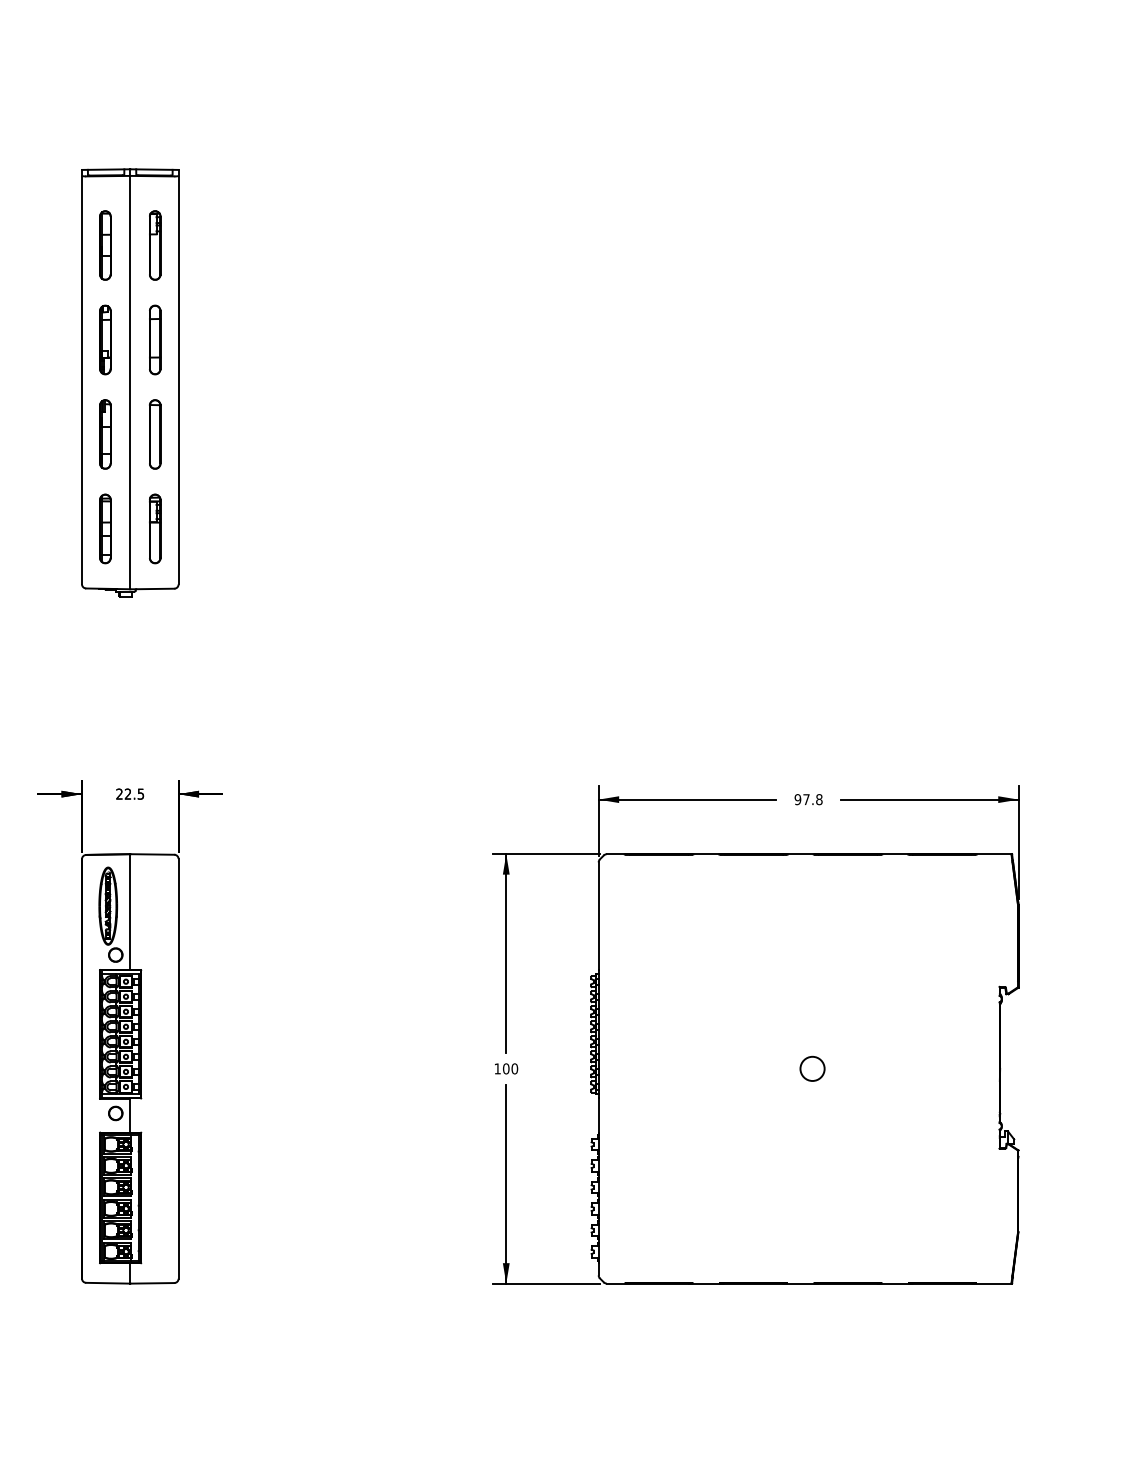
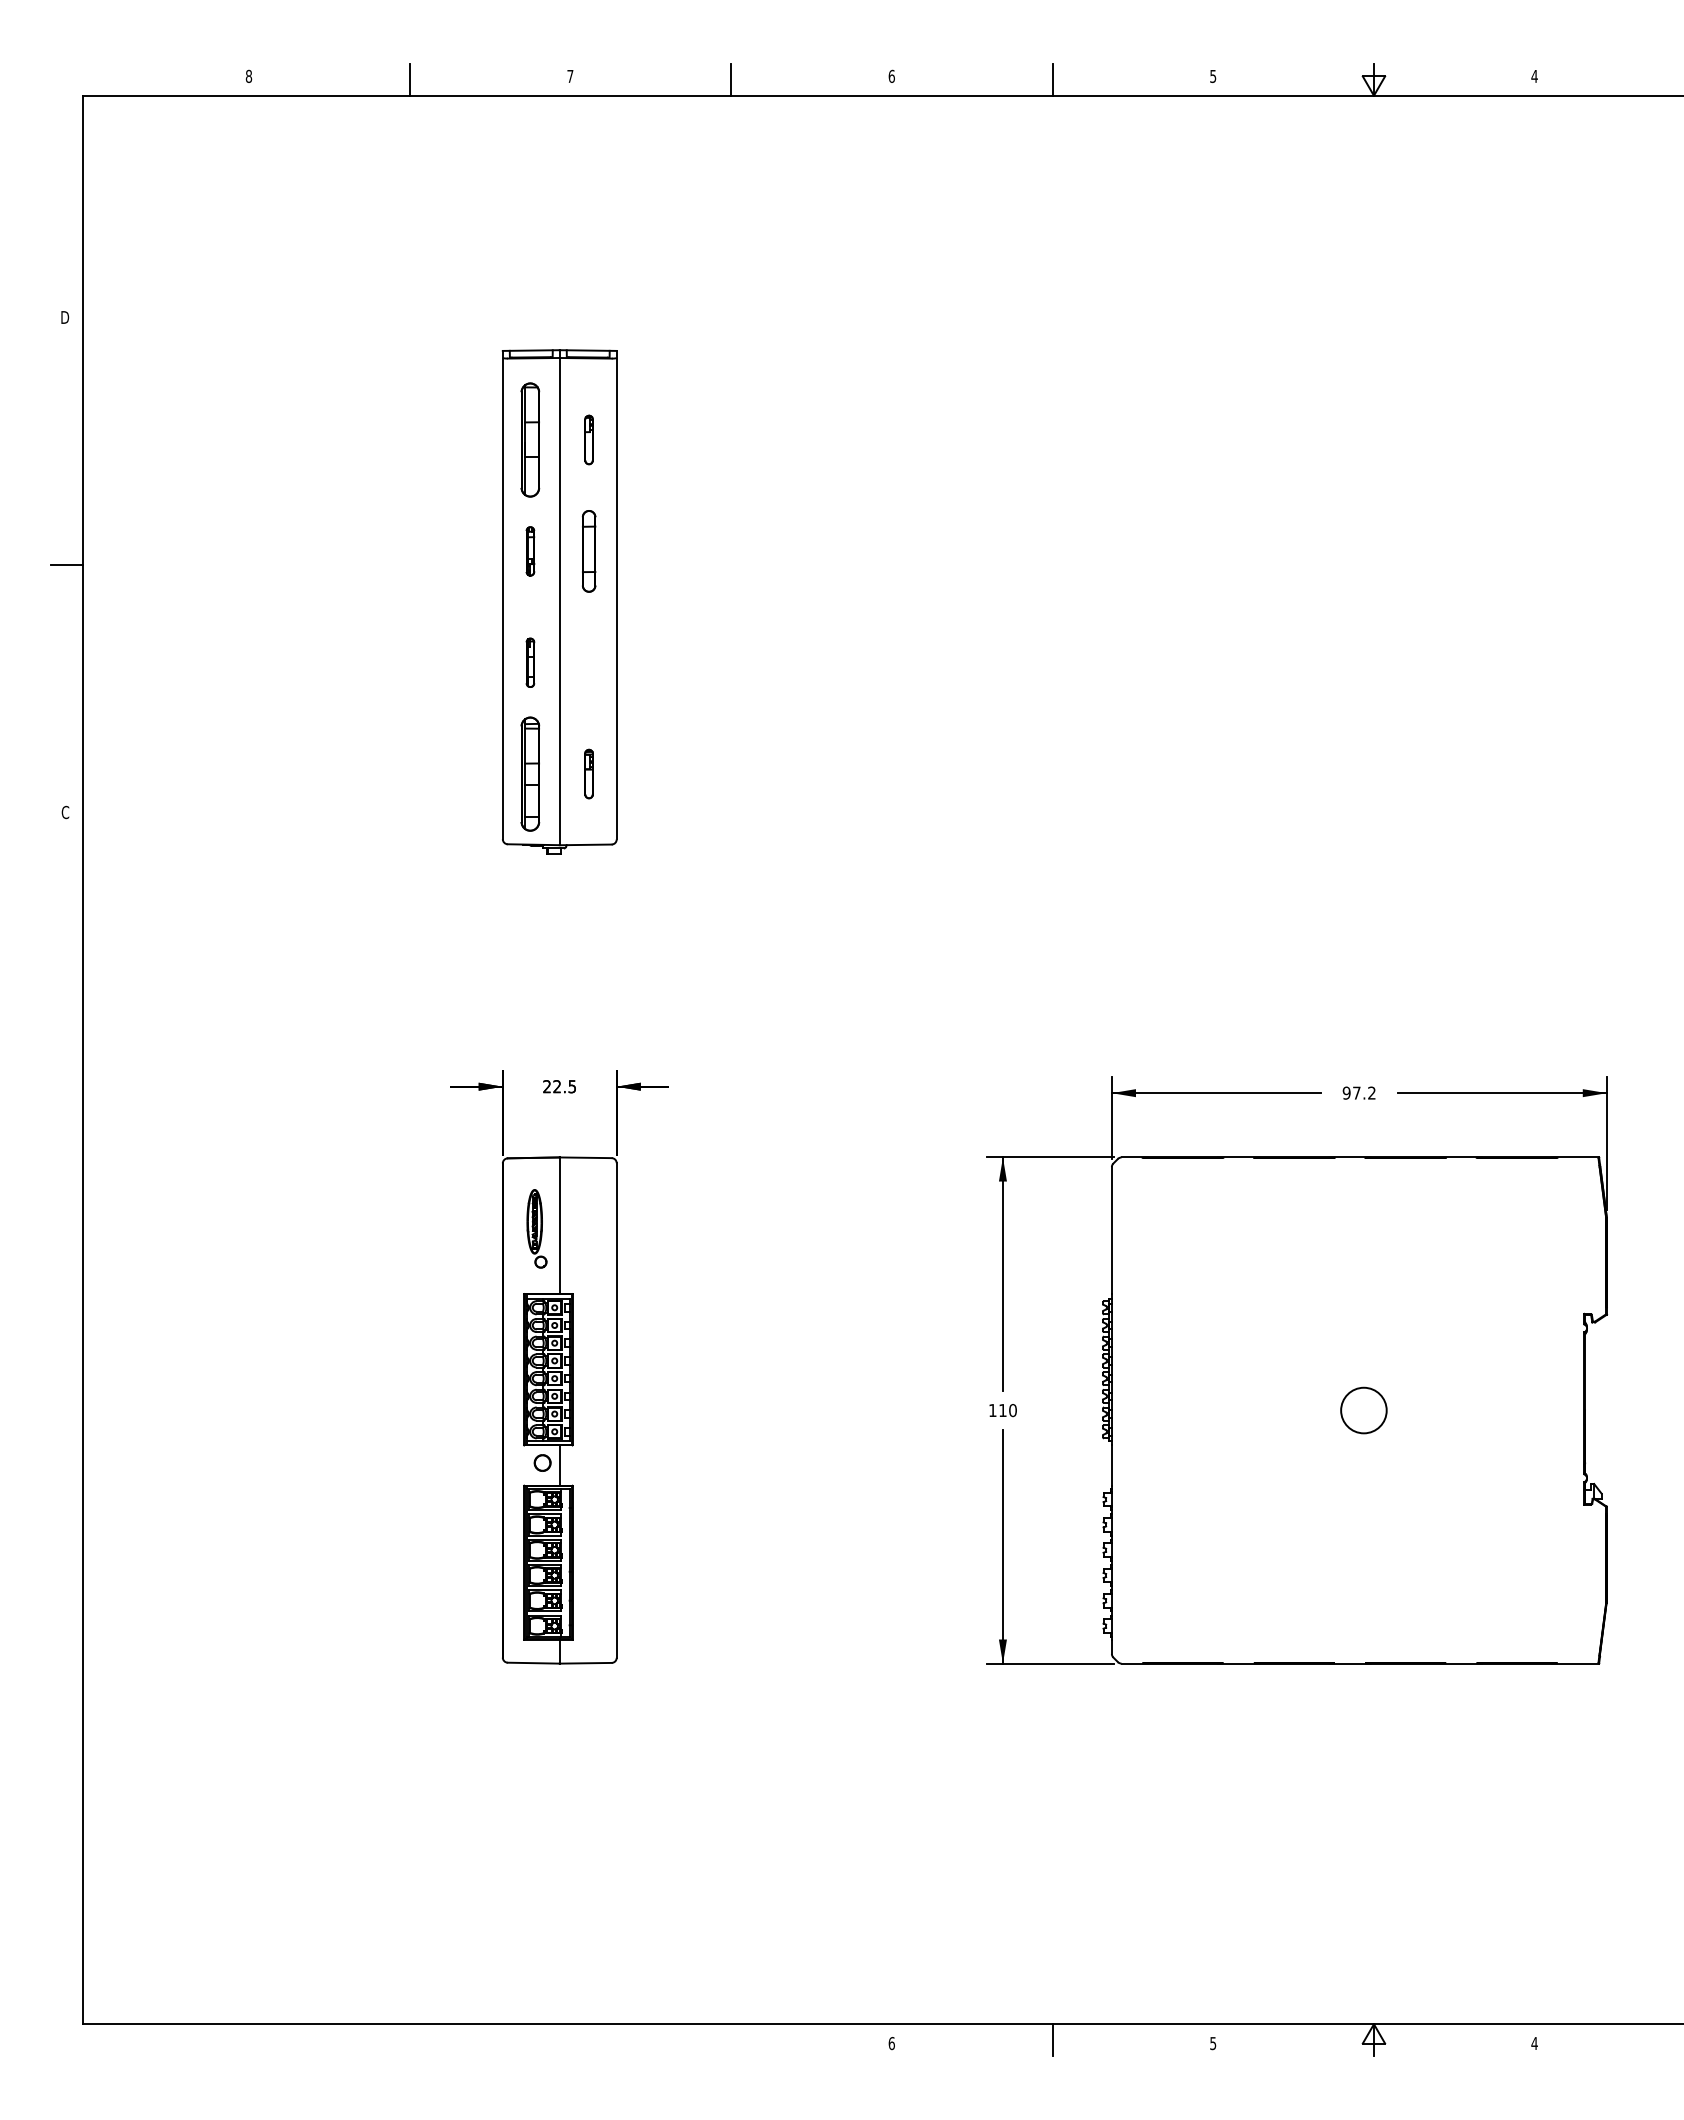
part: (105, 245) -> (530, 439), size x1.4
part: (154, 245) -> (588, 439), size x0.6
part: (105, 340) -> (530, 551), size x0.6
part: (105, 434) -> (530, 662), size x0.6
part: (154, 434) -> (588, 662), removed
part: (105, 528) -> (530, 773), size x1.4
part: (154, 528) -> (588, 773), size x0.6
text: (818, 799) -> (1371, 1092), 97.8 -> 97.2
part: (110, 914) -> (536, 1228), size x0.7
text: (505, 1068) -> (1002, 1410), 100 -> 110
circle: (812, 1068) -> (1363, 1410), size x1.6

